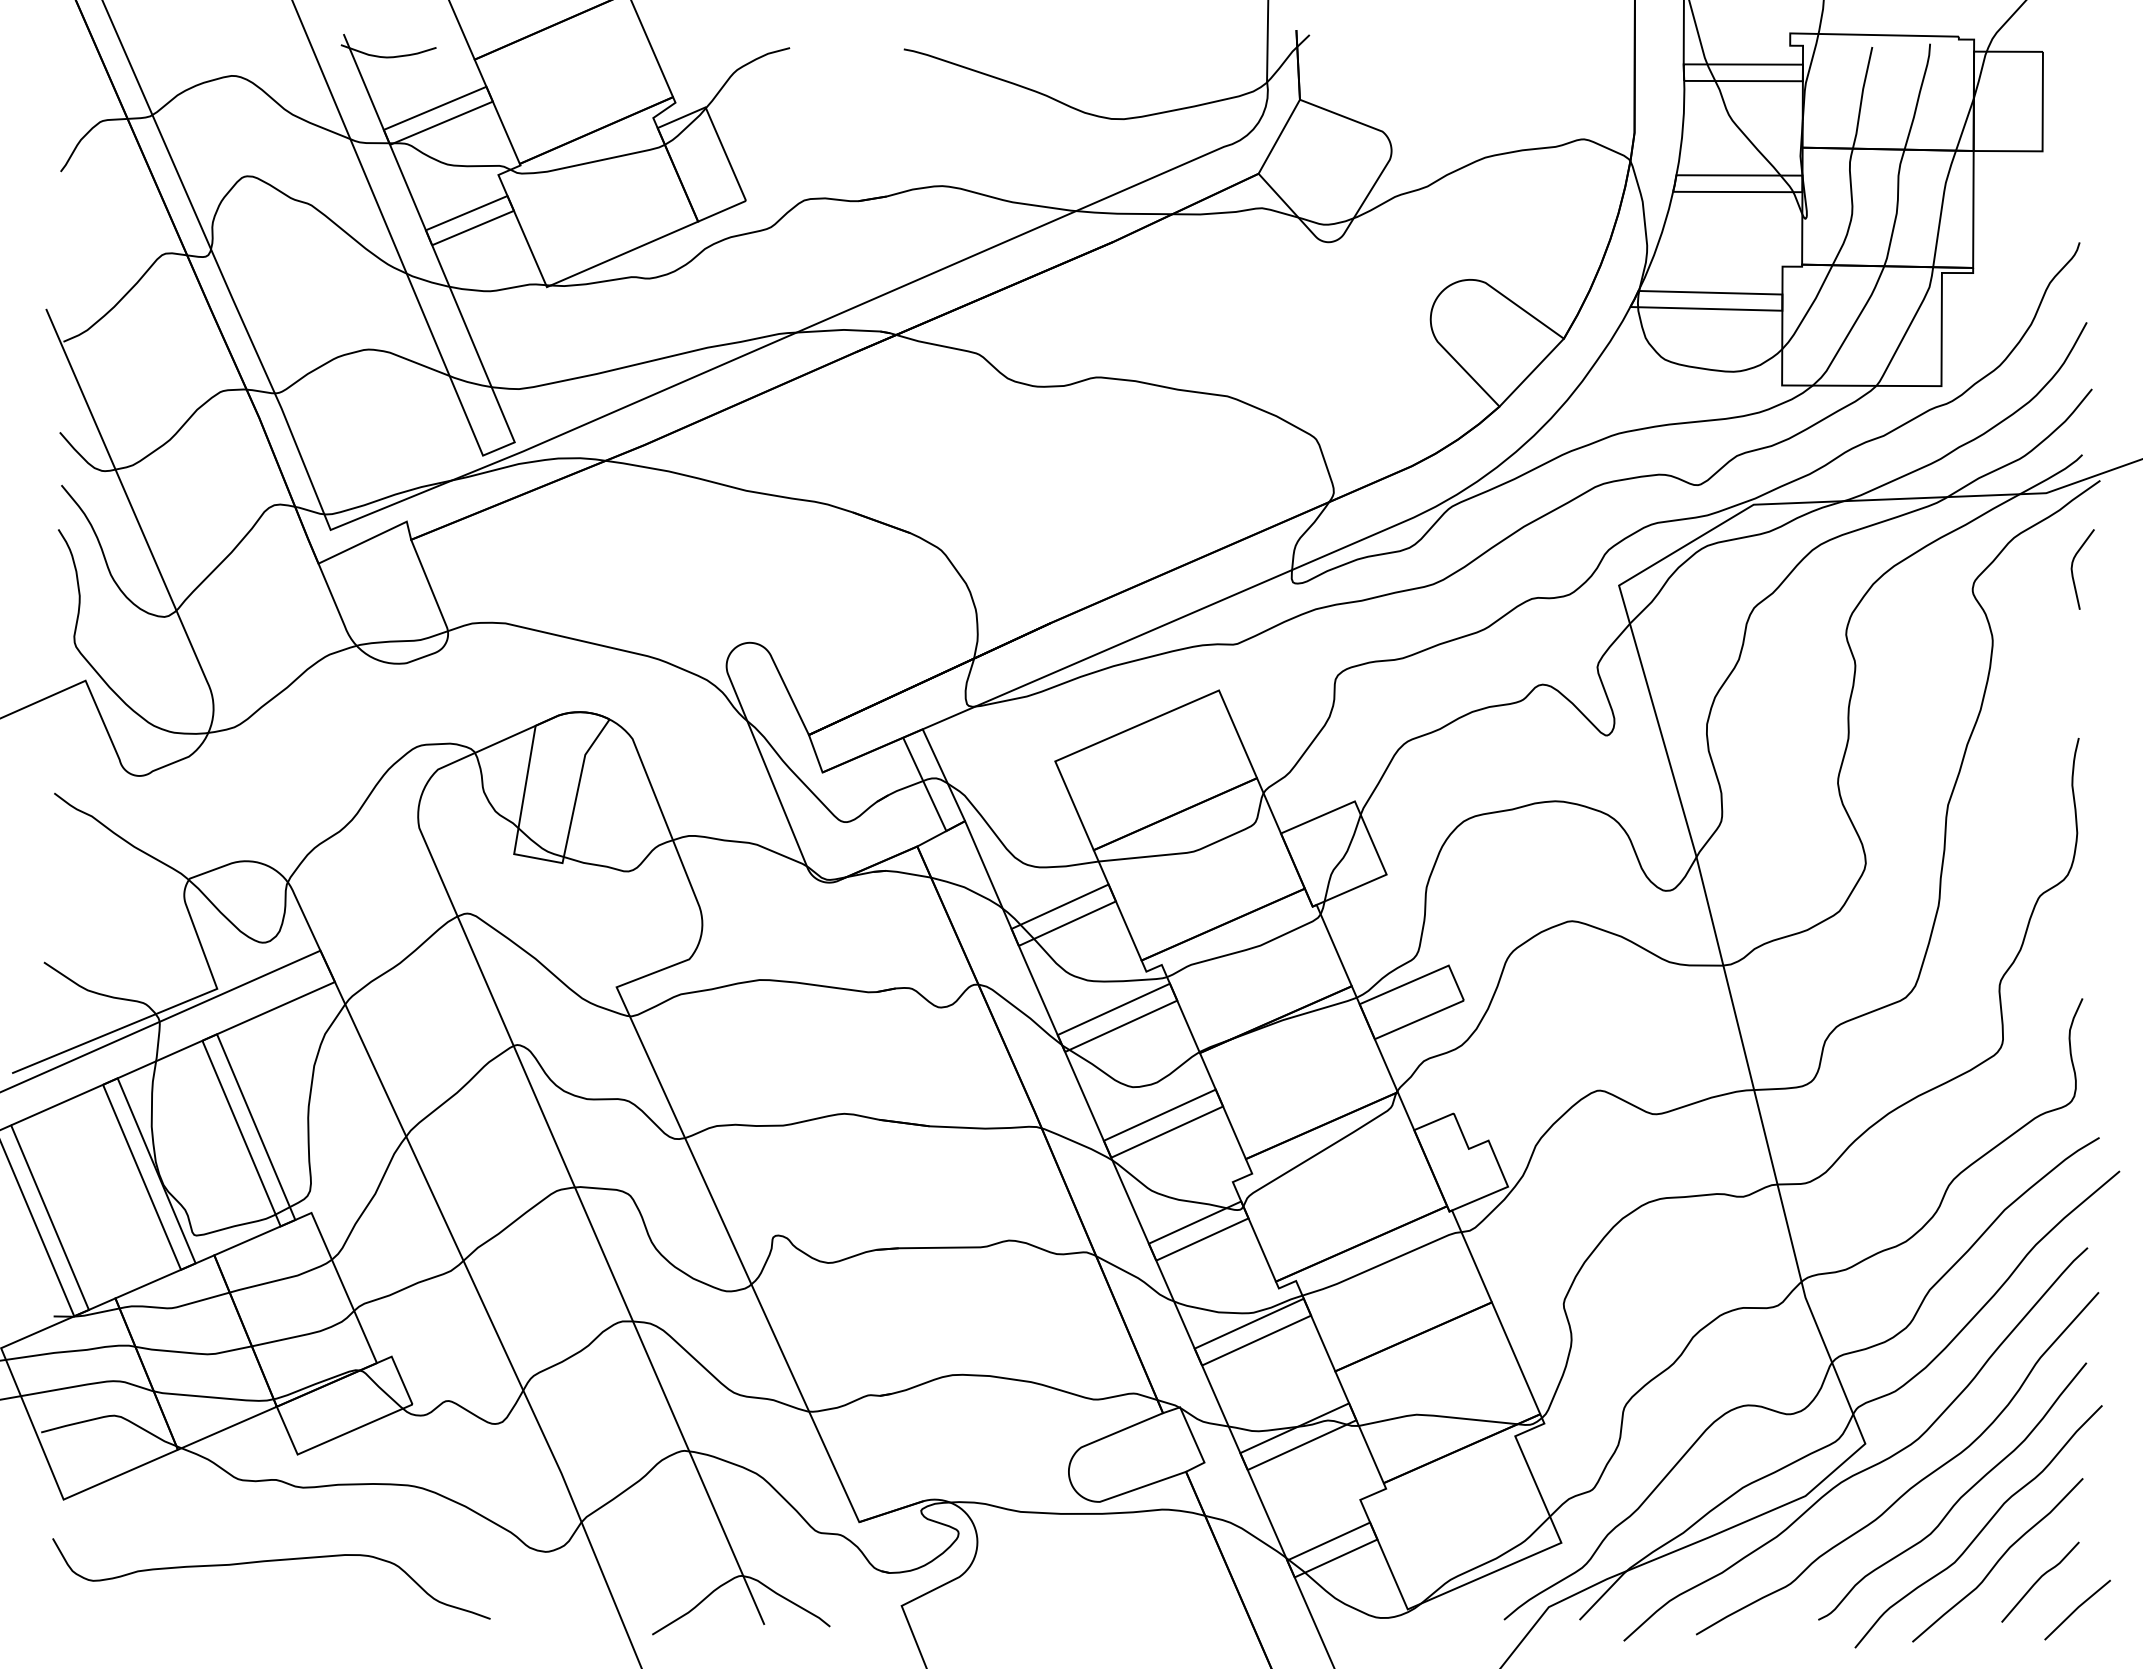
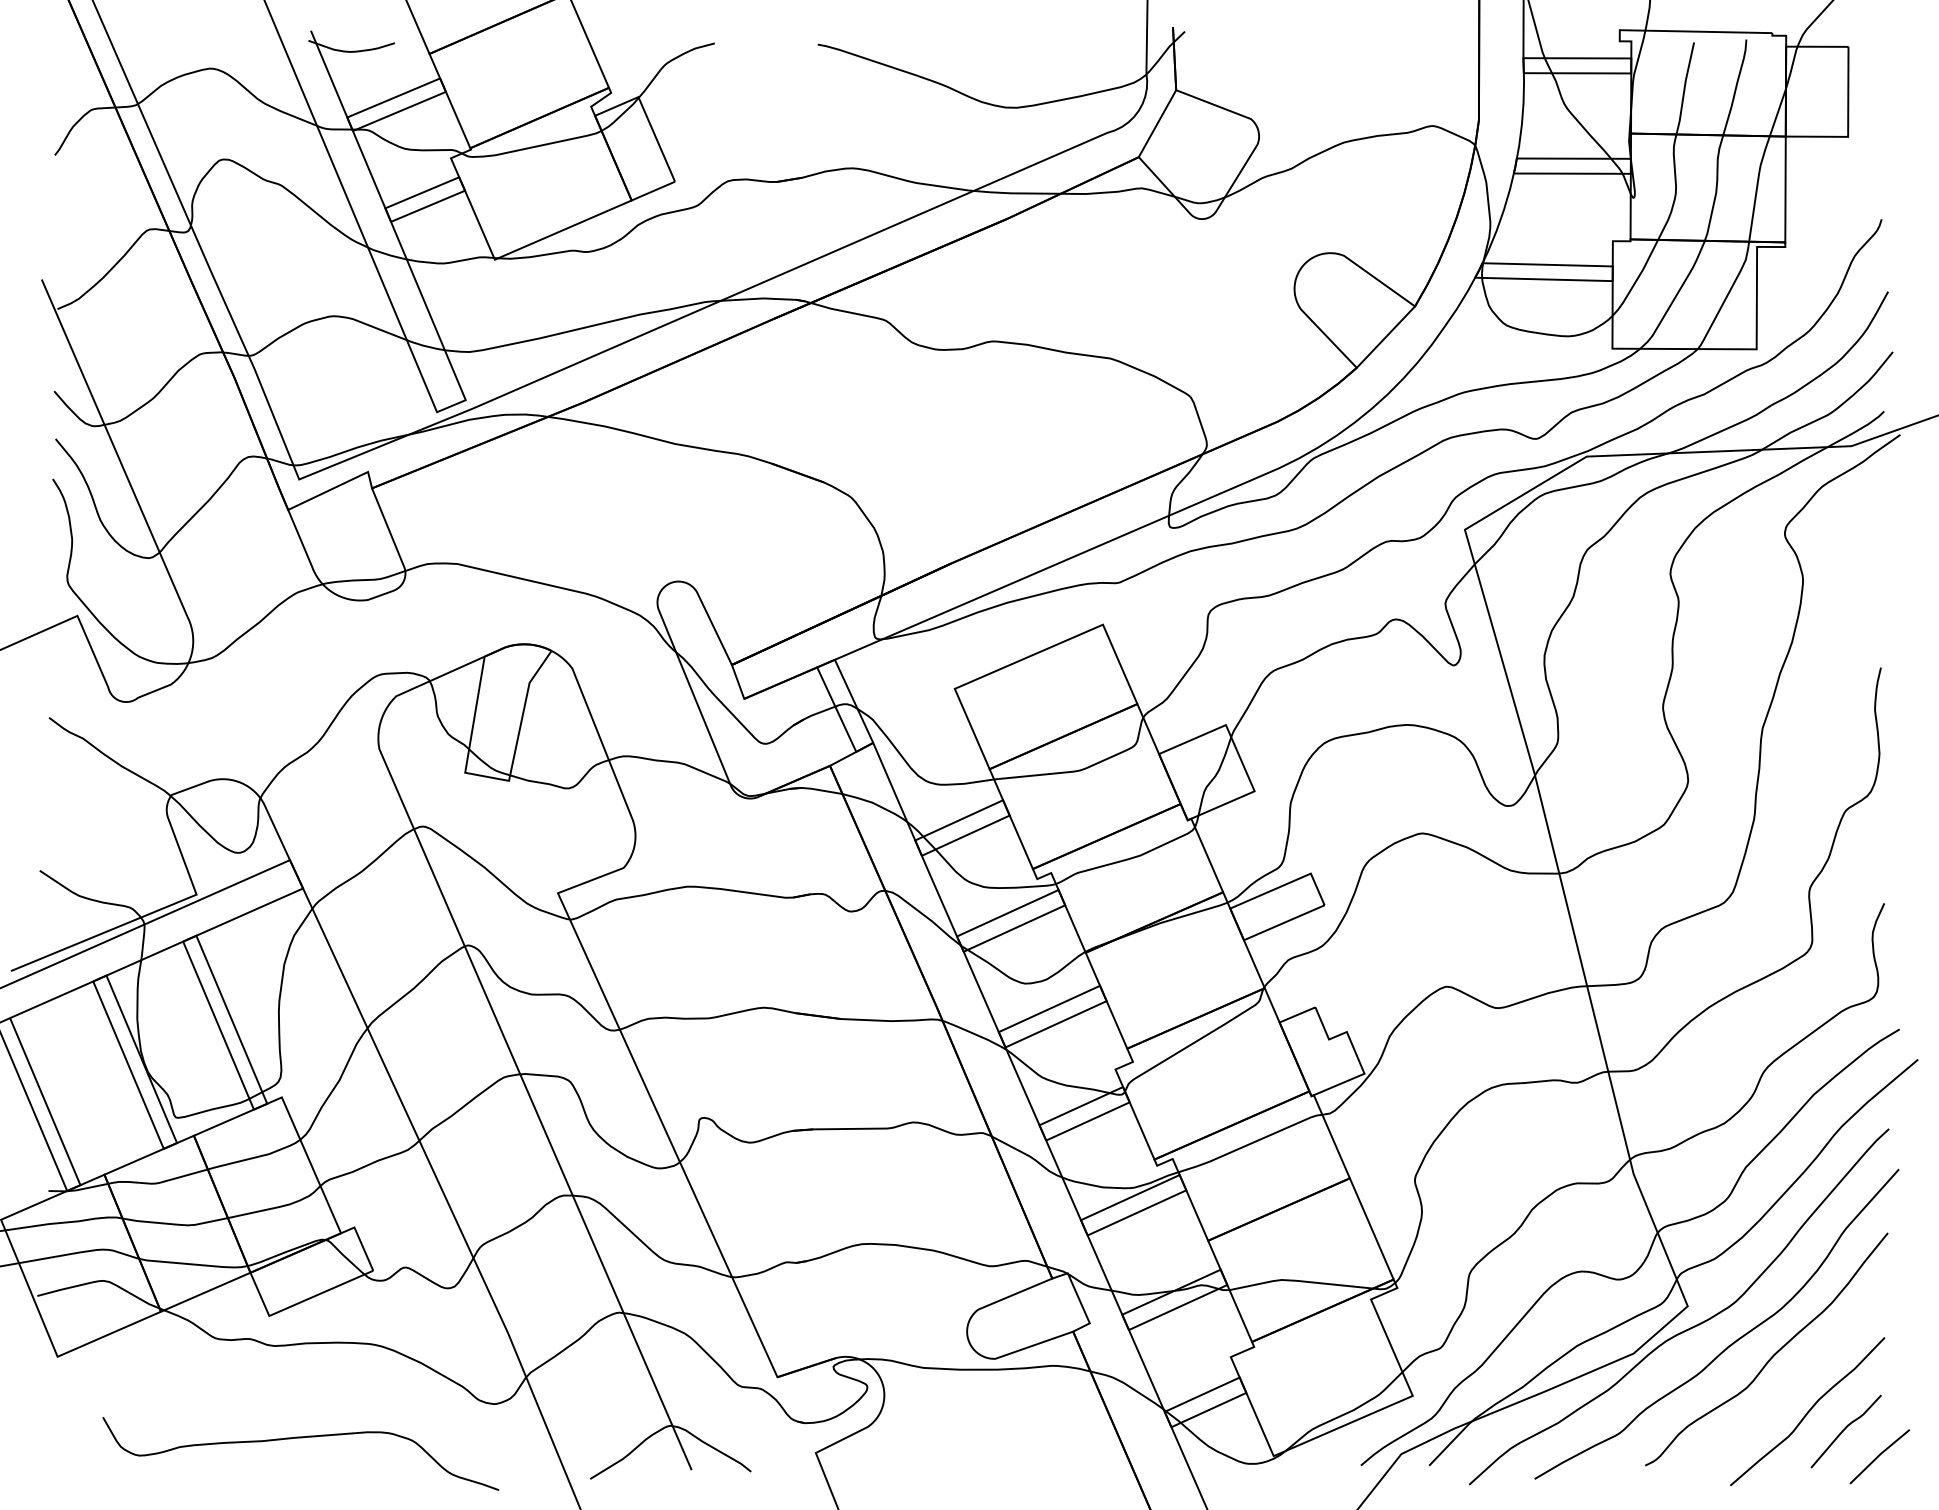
curve: (2073, 573) -> (1876, 518), removed
curve: (1981, 1529) -> (1792, 1383), removed
curve: (271, 1561) -> (300, 1438), moved

